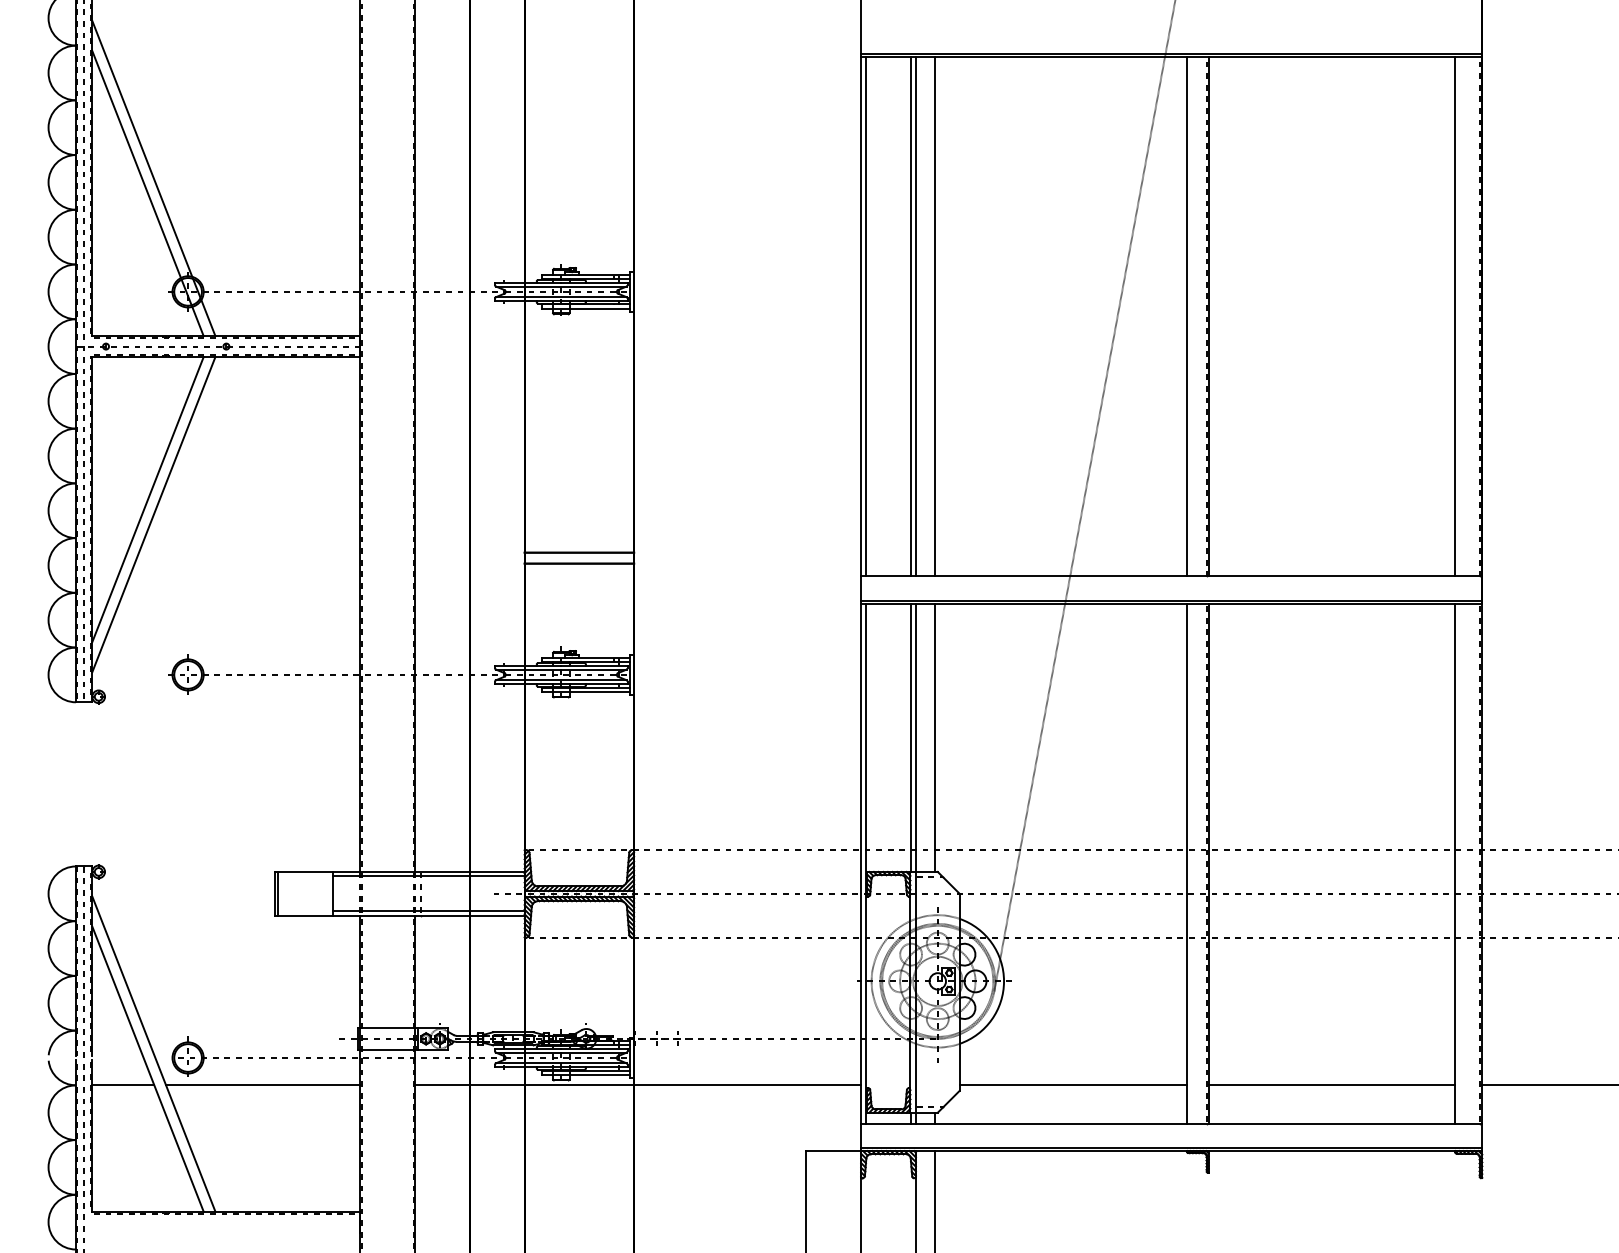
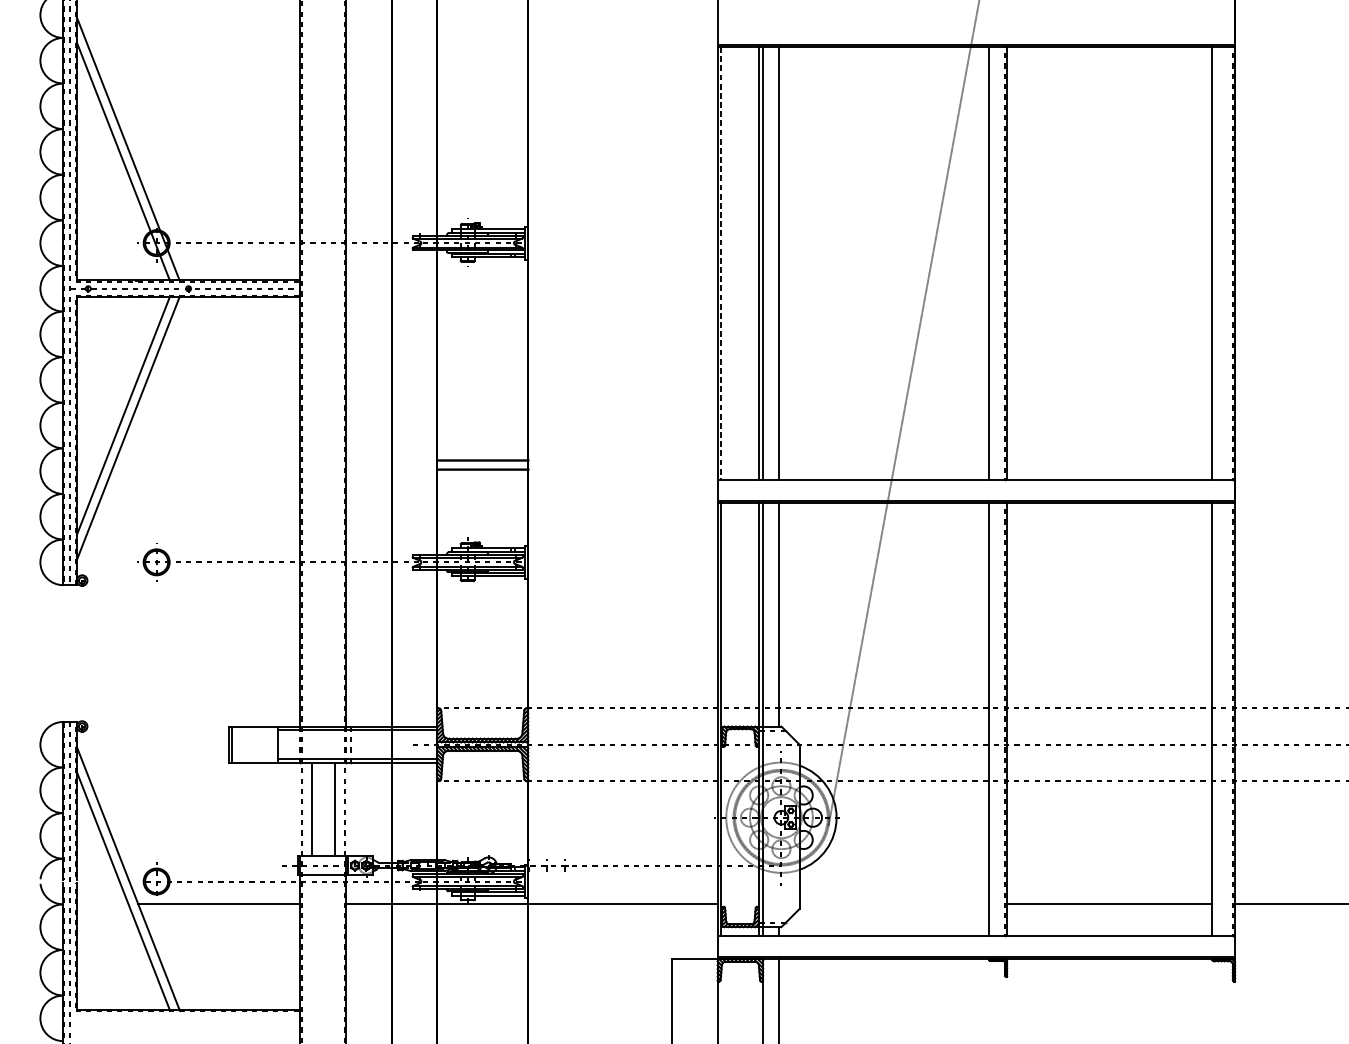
line: (865, 316) -> (721, 263), solid -> dashed
line: (360, 971) -> (335, 809), moved
line: (415, 971) -> (312, 809), moved
line: (123, 1085) -> (102, 904), removed
line: (1072, 1085) -> (893, 904), removed

